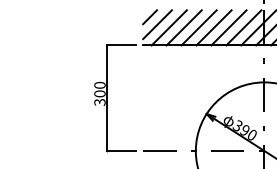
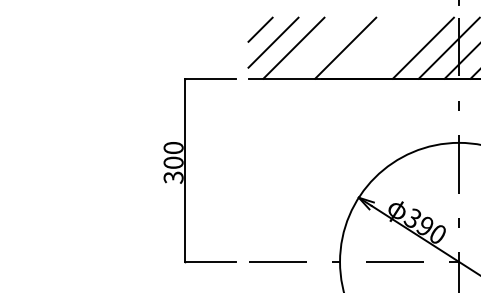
line: (183, 27) -> (318, 47), removed
line: (213, 27) -> (370, 47), removed
line: (228, 27) -> (396, 47), removed

